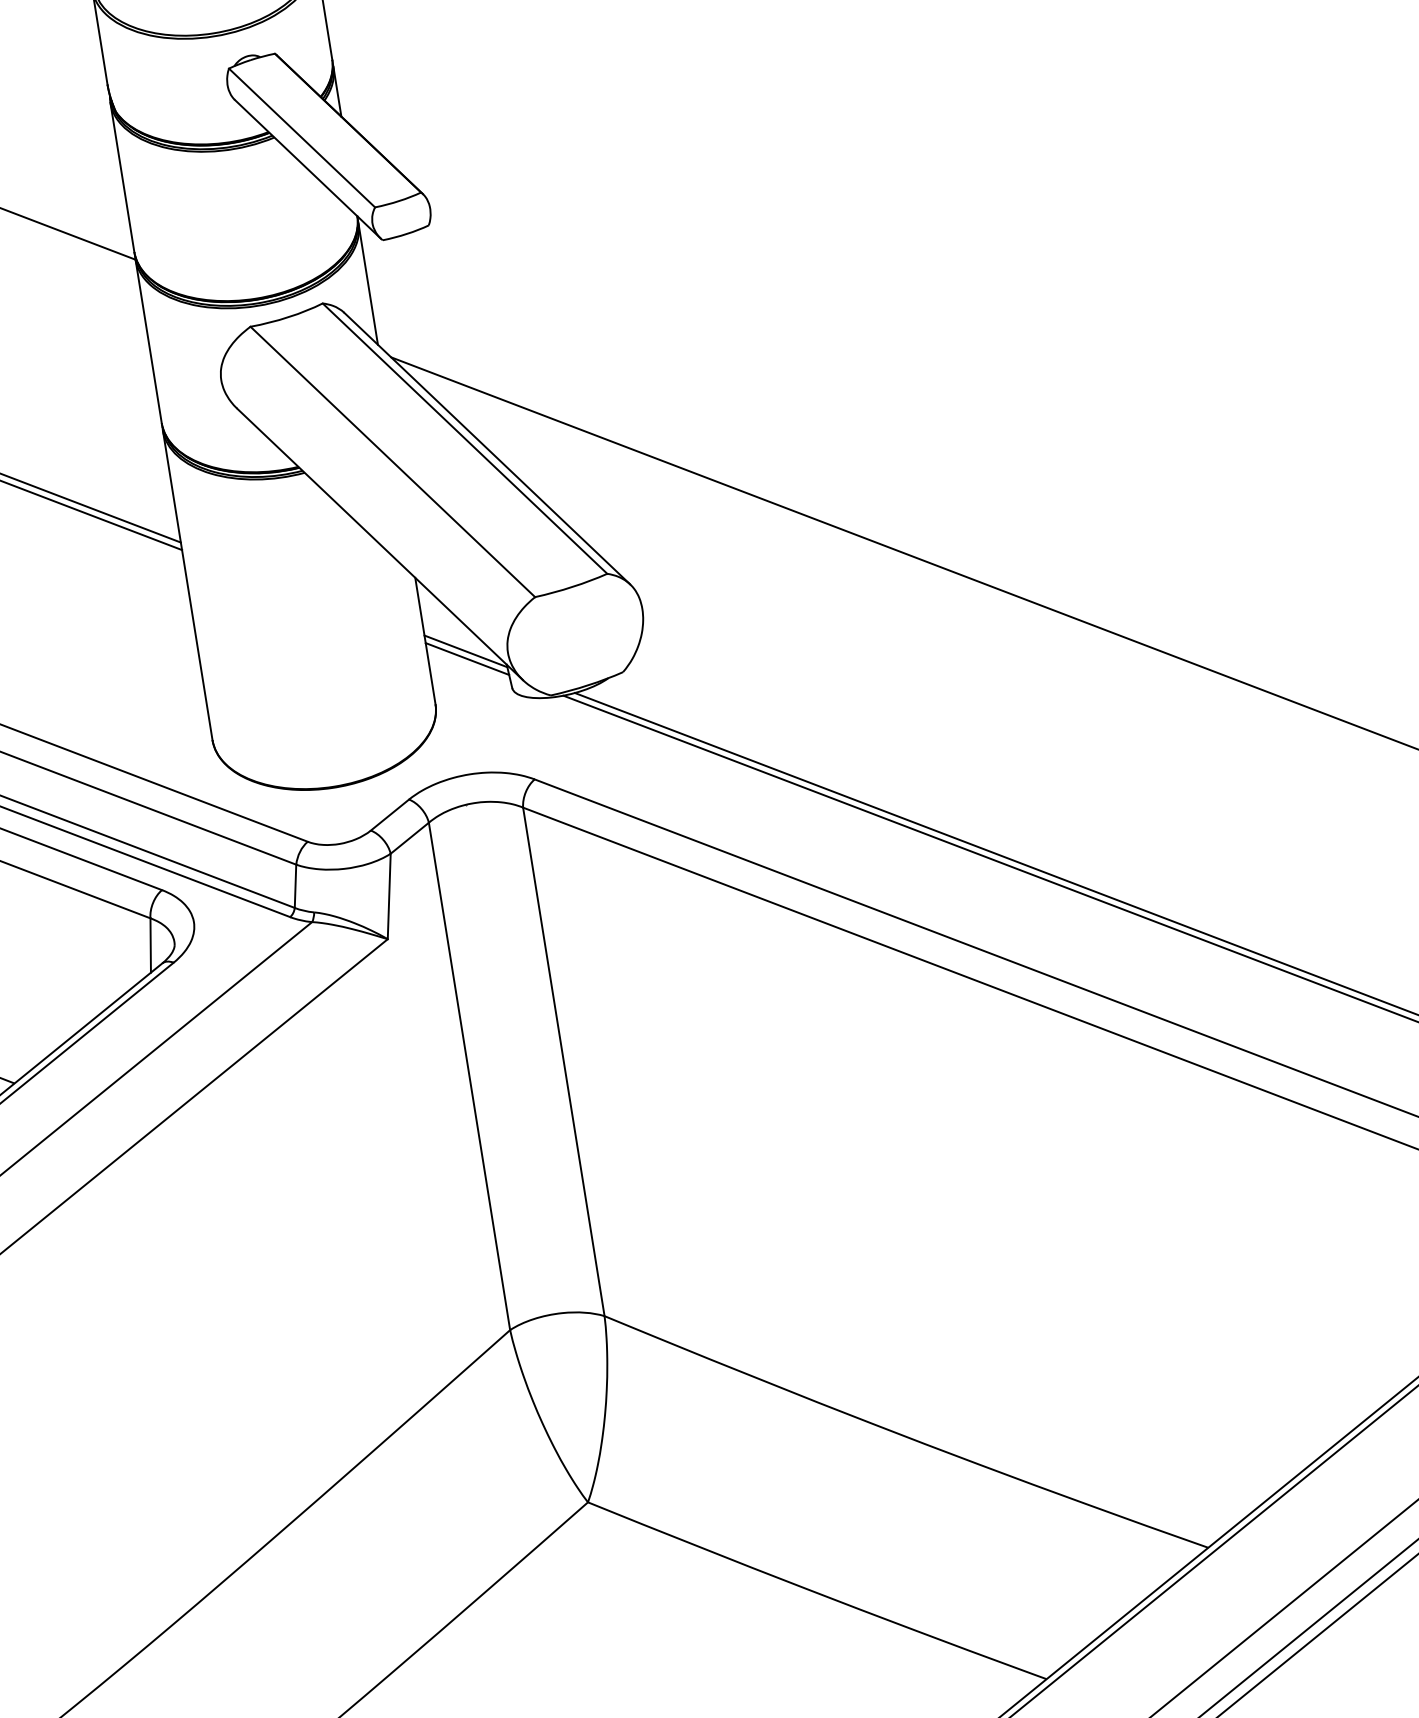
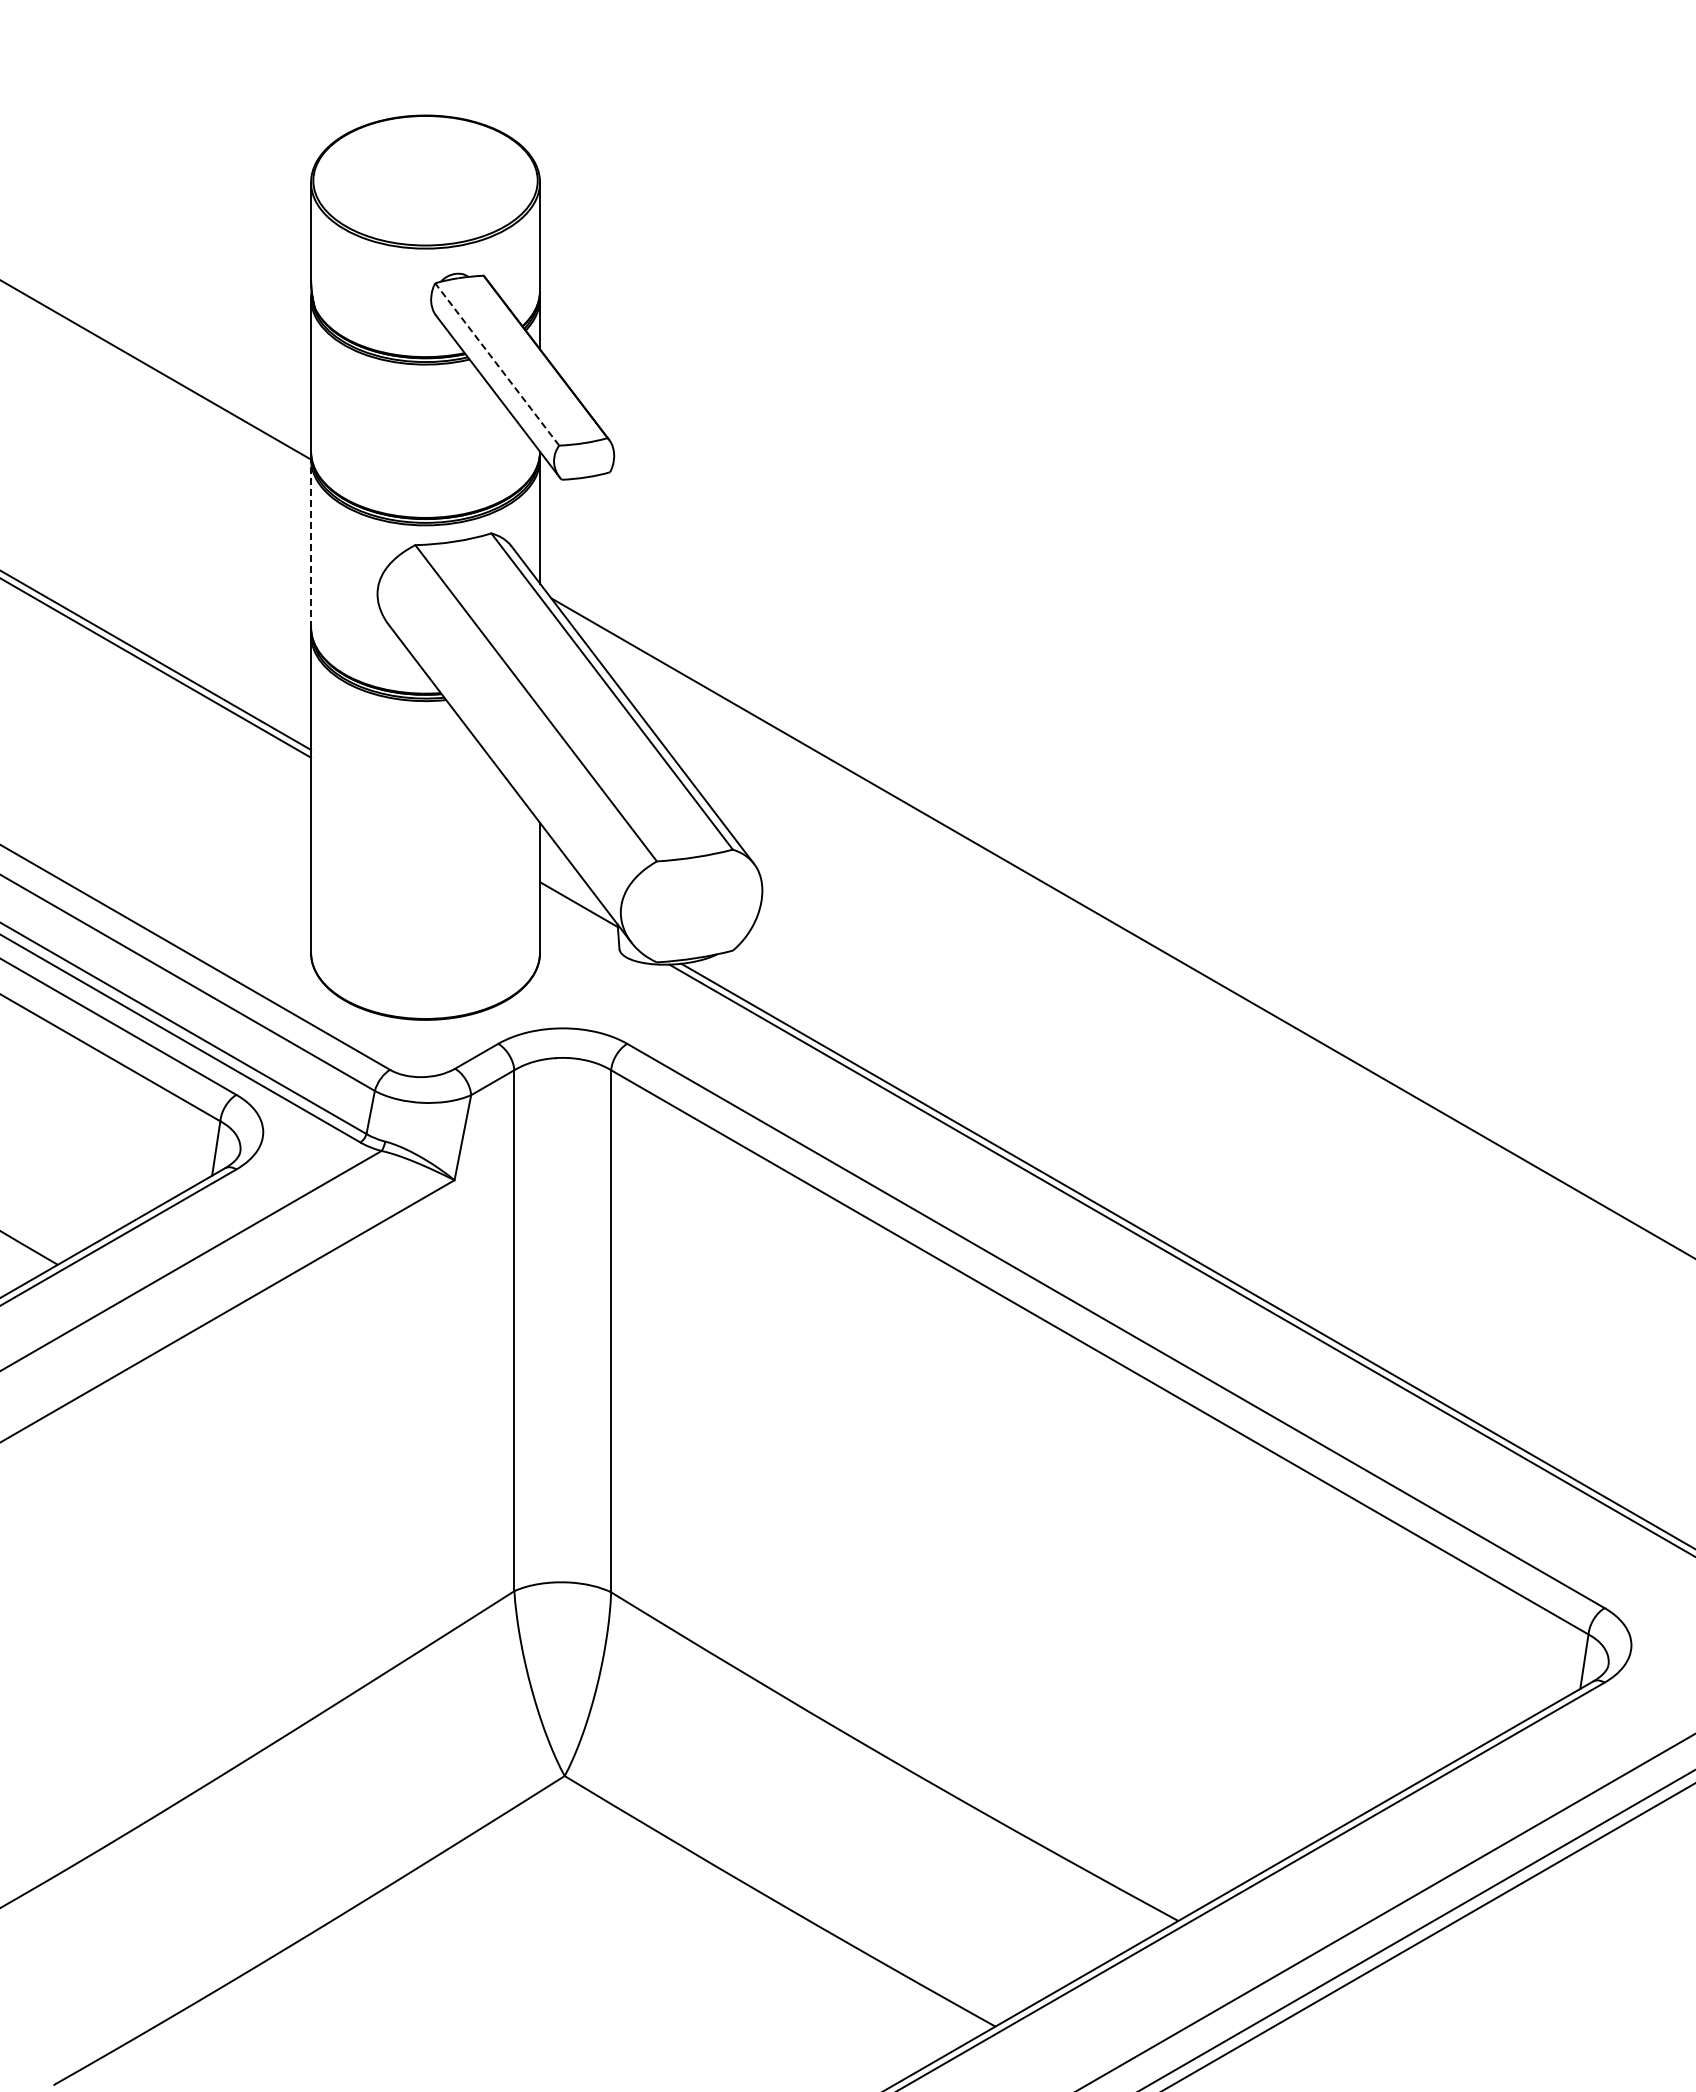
line: (301, 138) -> (496, 364), solid -> dashed
line: (148, 340) -> (311, 542), solid -> dashed
line: (467, 658) -> (579, 912), removed

